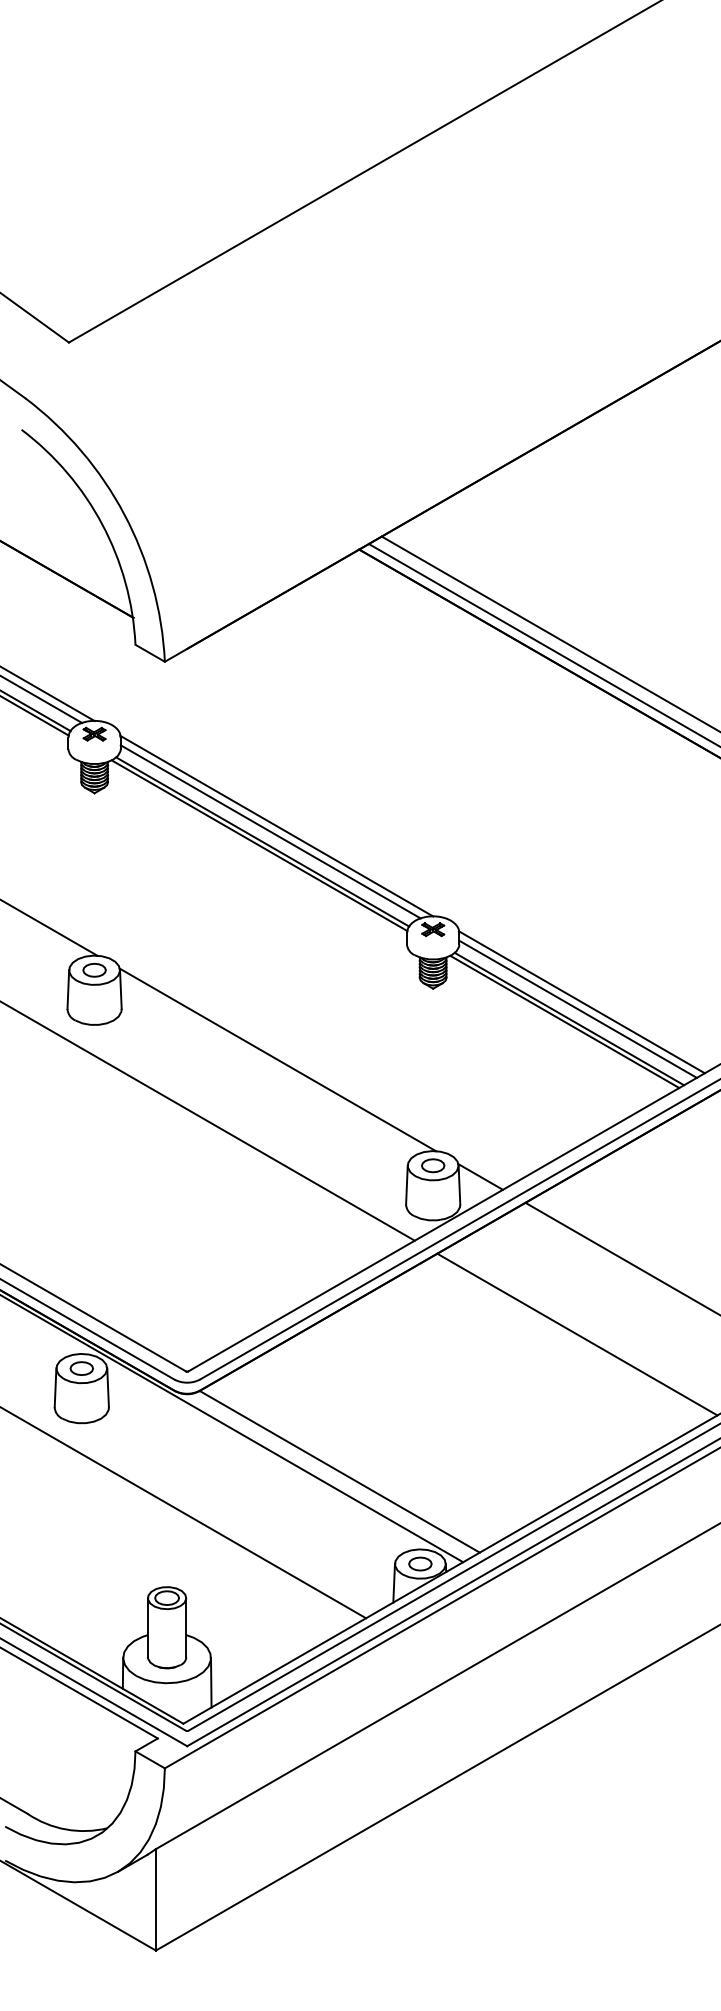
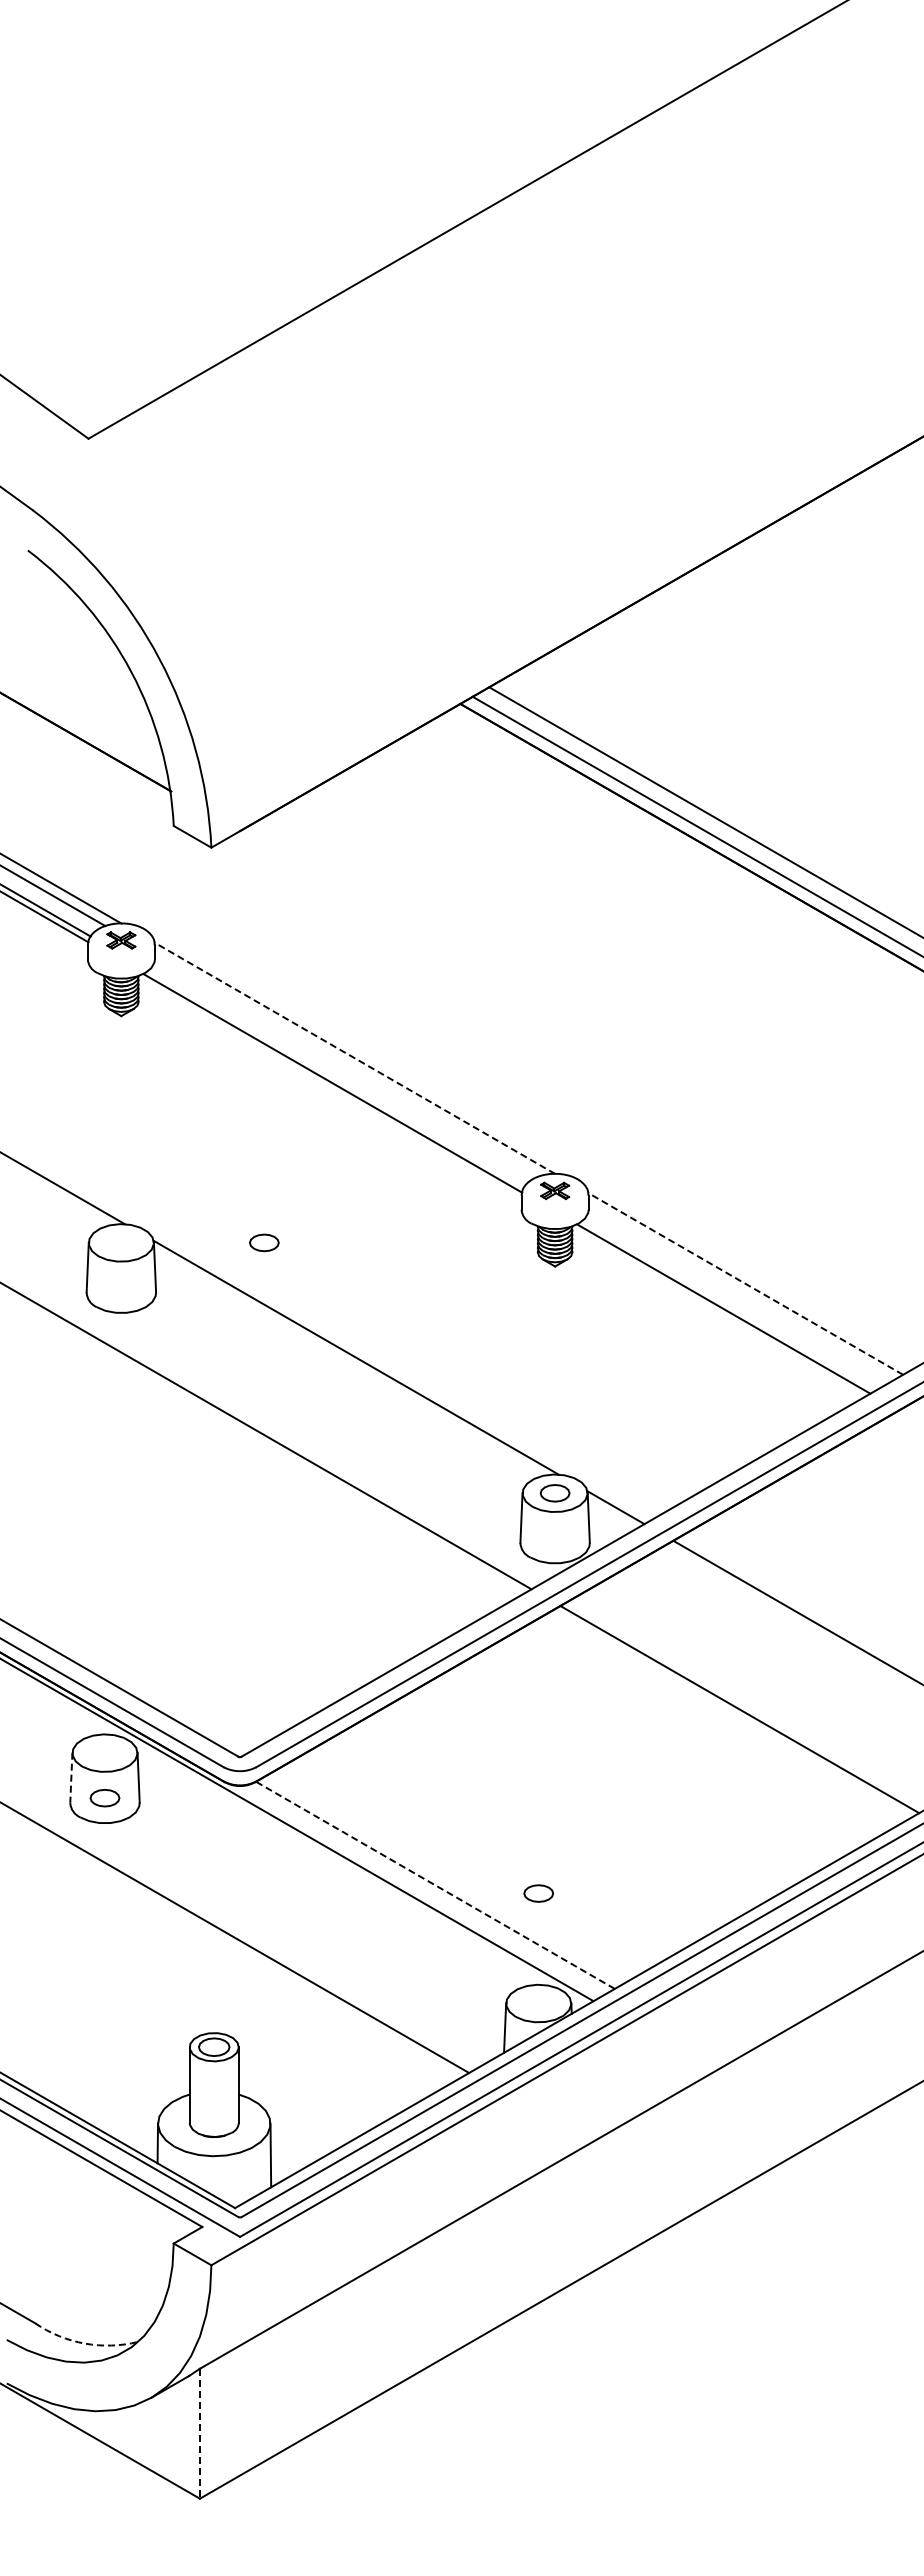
line: (276, 826) -> (354, 1058), solid -> dashed
line: (270, 831) -> (346, 1065), removed
line: (262, 841) -> (336, 1078), removed
part: (94, 969) -> (264, 1242), moved
line: (581, 1001) -> (745, 1283), solid -> dashed
line: (577, 1009) -> (740, 1292), removed
line: (569, 1019) -> (729, 1305), removed
part: (81, 1368) -> (104, 1798), moved
line: (55, 1388) -> (71, 1778), solid -> dashed
line: (339, 1471) -> (435, 1885), solid -> dashed
part: (420, 1564) -> (538, 1893), moved
arc: (65, 1829) -> (84, 2343), solid -> dashed
line: (155, 1899) -> (199, 2433), solid -> dashed

